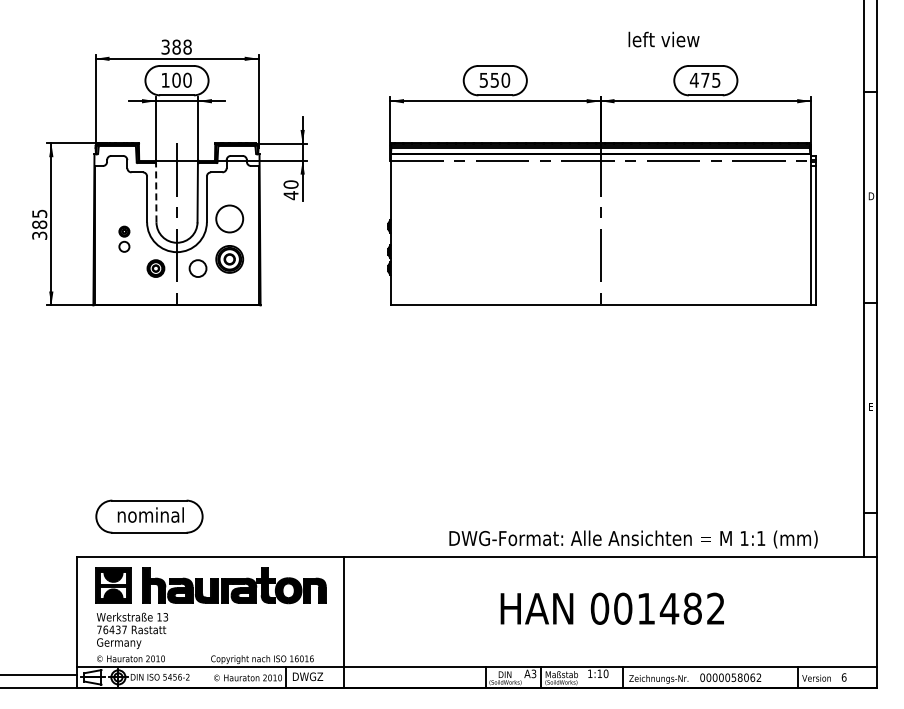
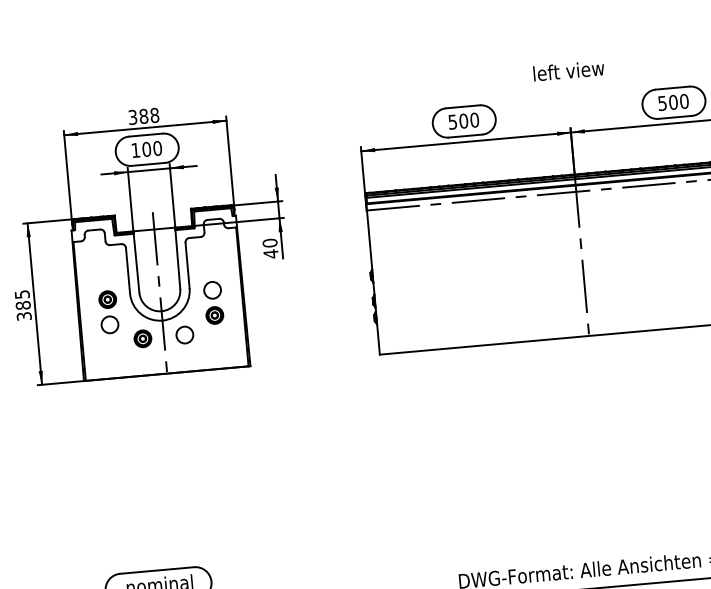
text: (663, 39) -> (568, 70), moved
text: (494, 79) -> (463, 120), 550 -> 500
text: (704, 79) -> (672, 101), 475 -> 500
line: (156, 192) -> (136, 262), dashed -> solid
part: (229, 238) -> (213, 302), size x0.62
part: (124, 239) -> (109, 312), size x1.67

